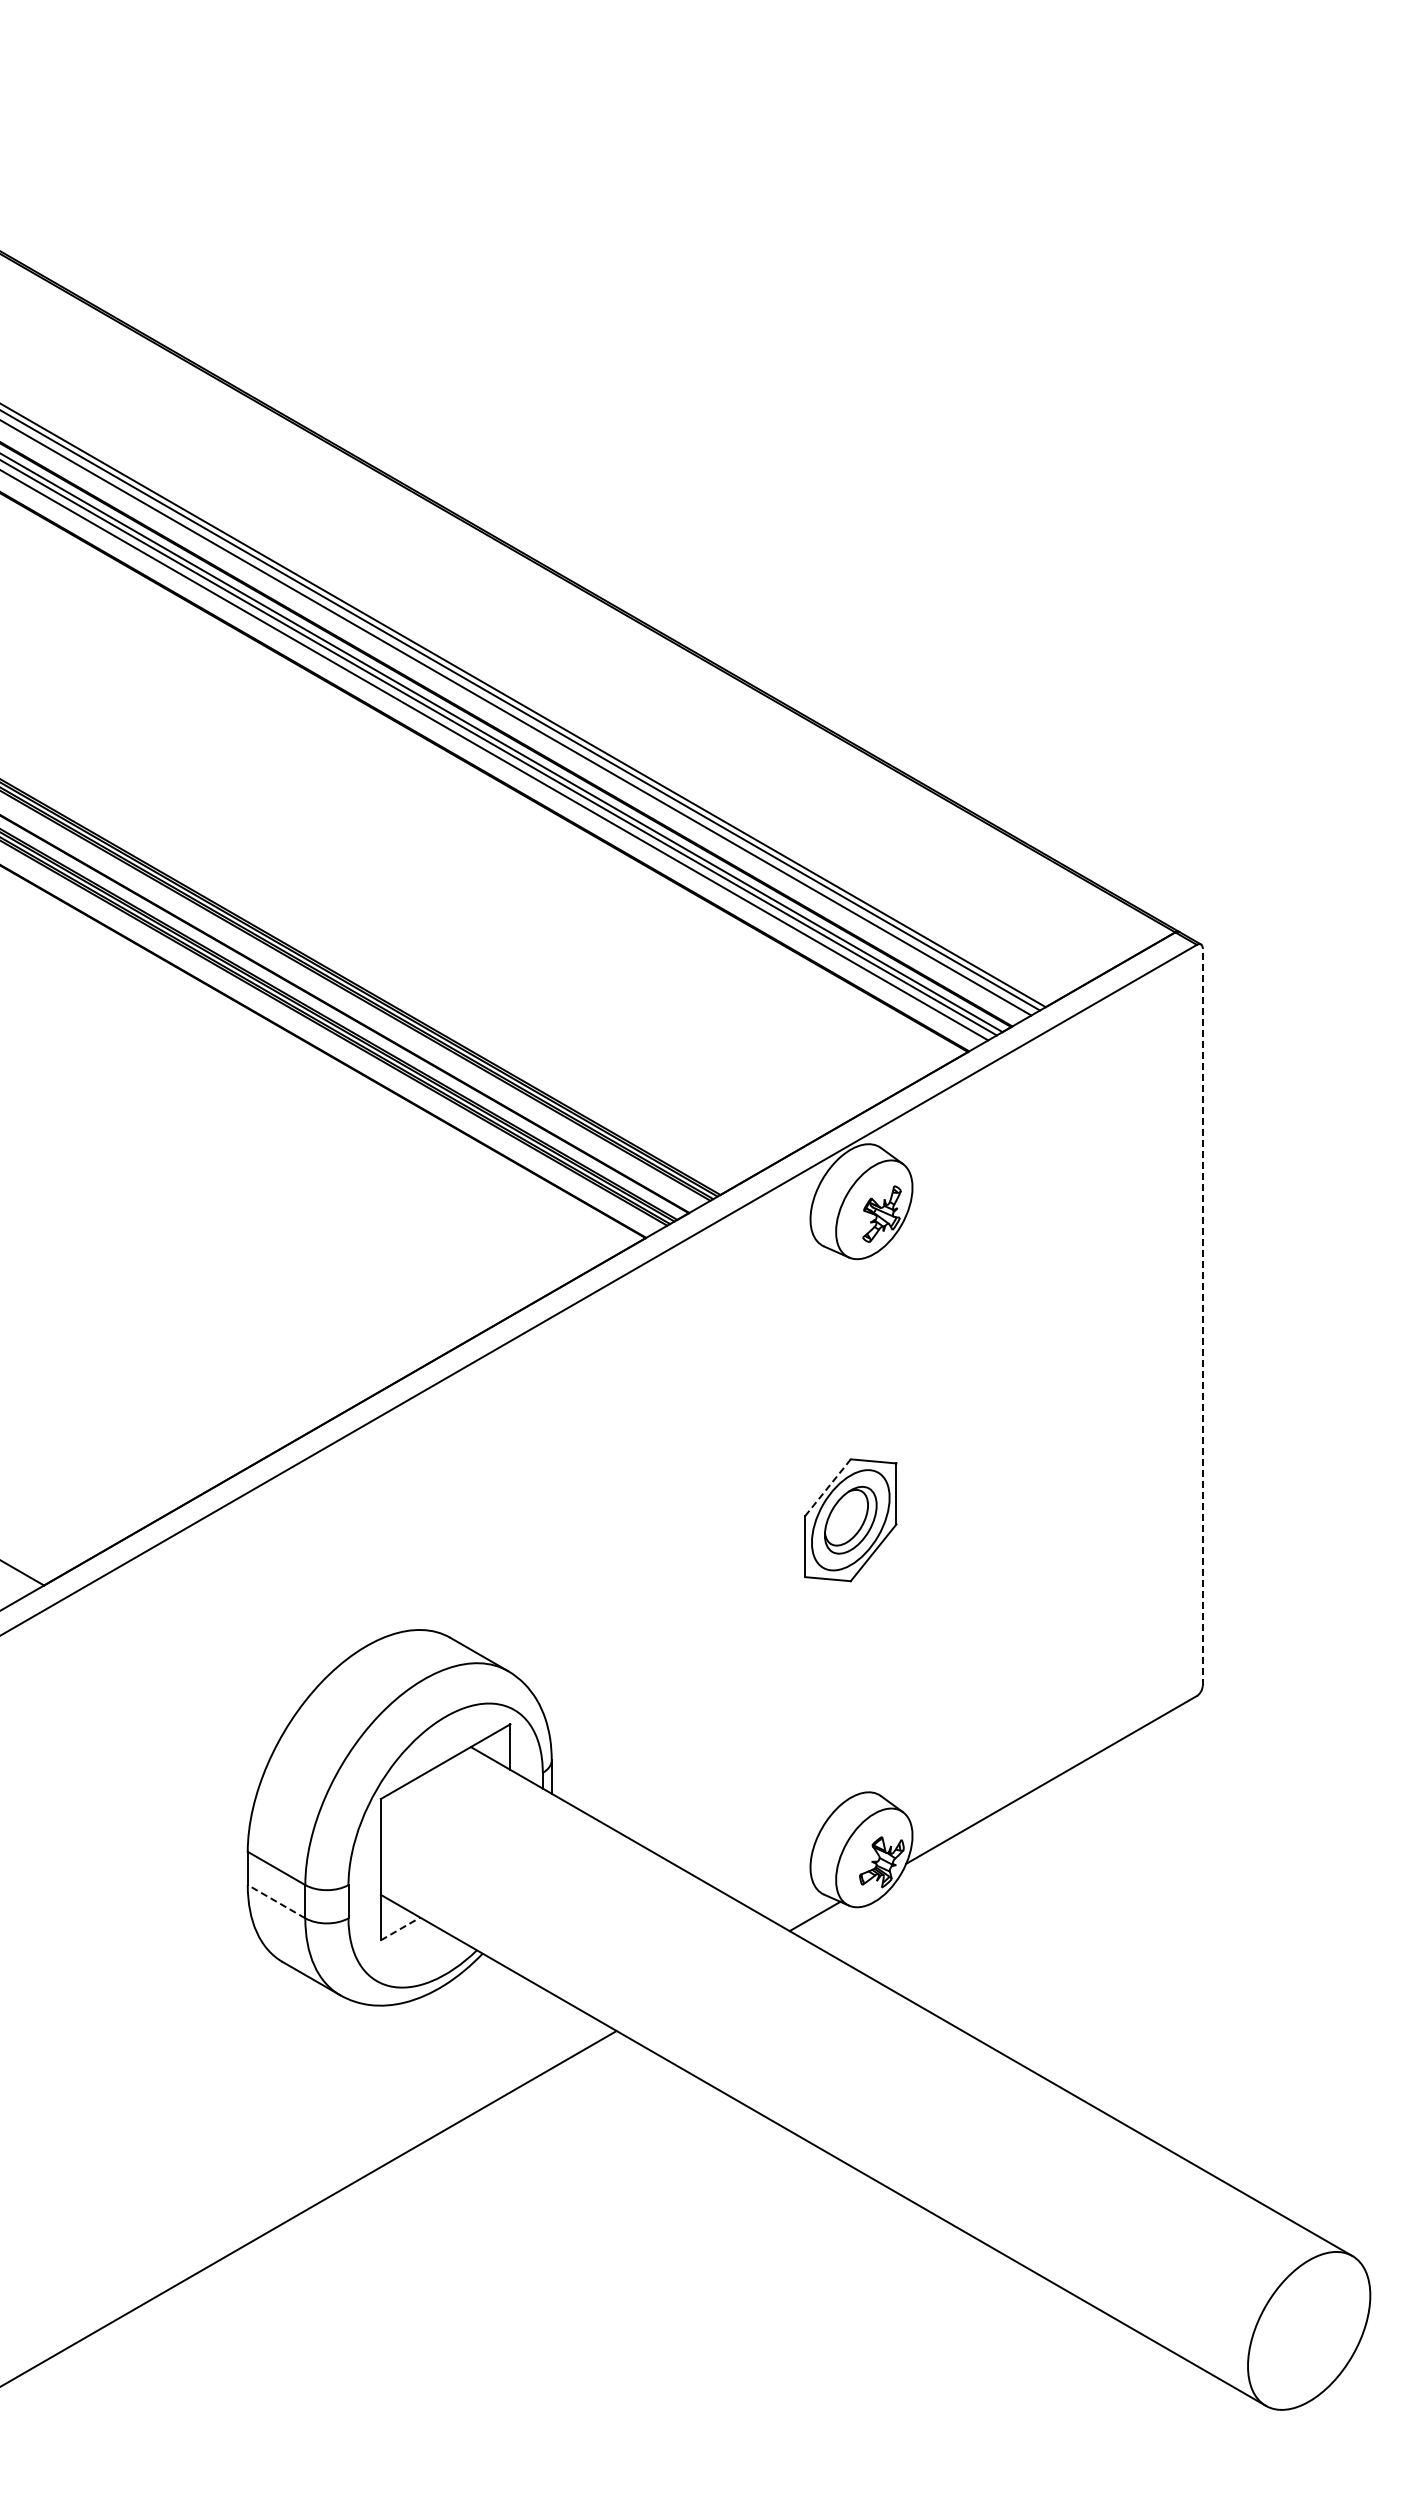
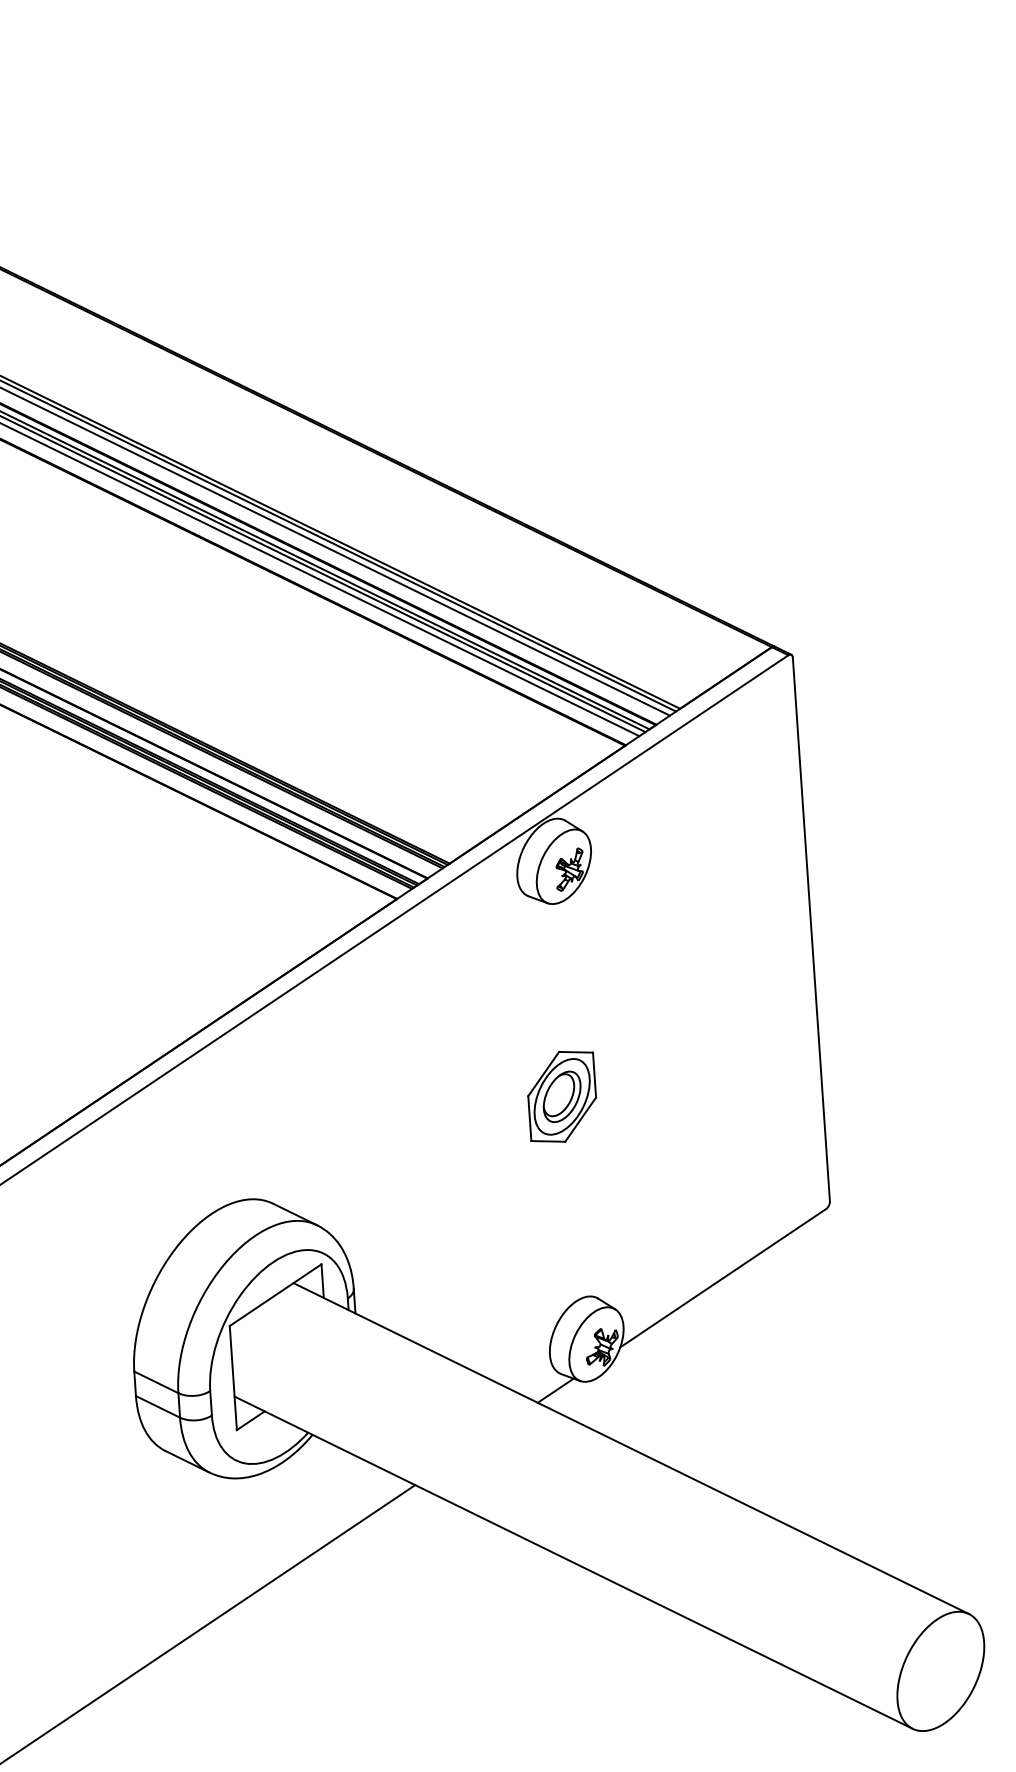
line: (1202, 1317) -> (811, 929), dashed -> solid
line: (827, 1488) -> (543, 1074), dashed -> solid
line: (276, 1901) -> (157, 1406), dashed -> solid
line: (400, 1928) -> (250, 1420), dashed -> solid

